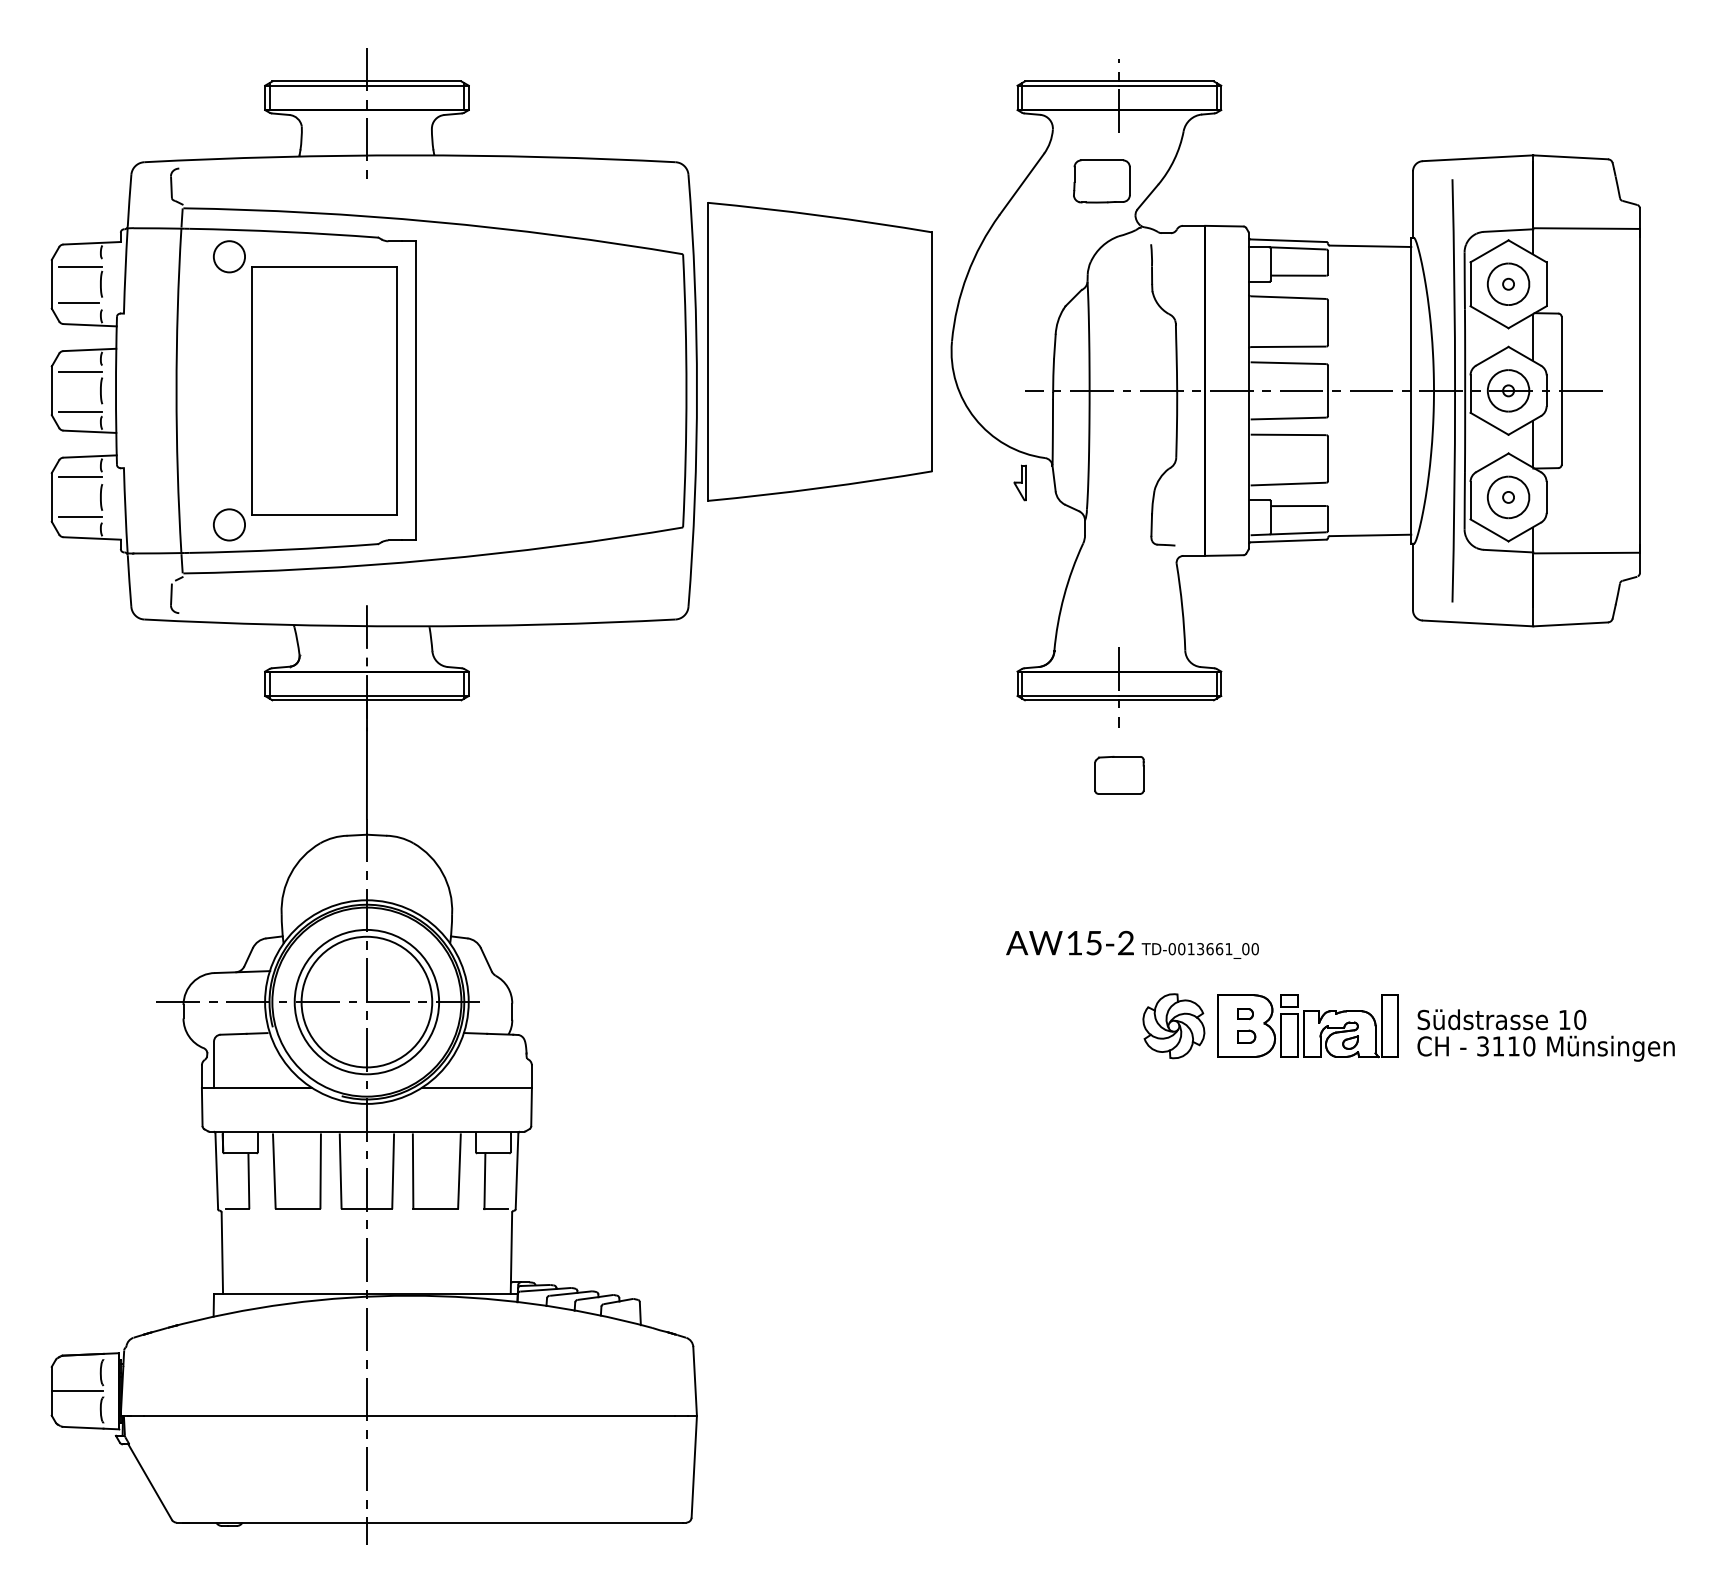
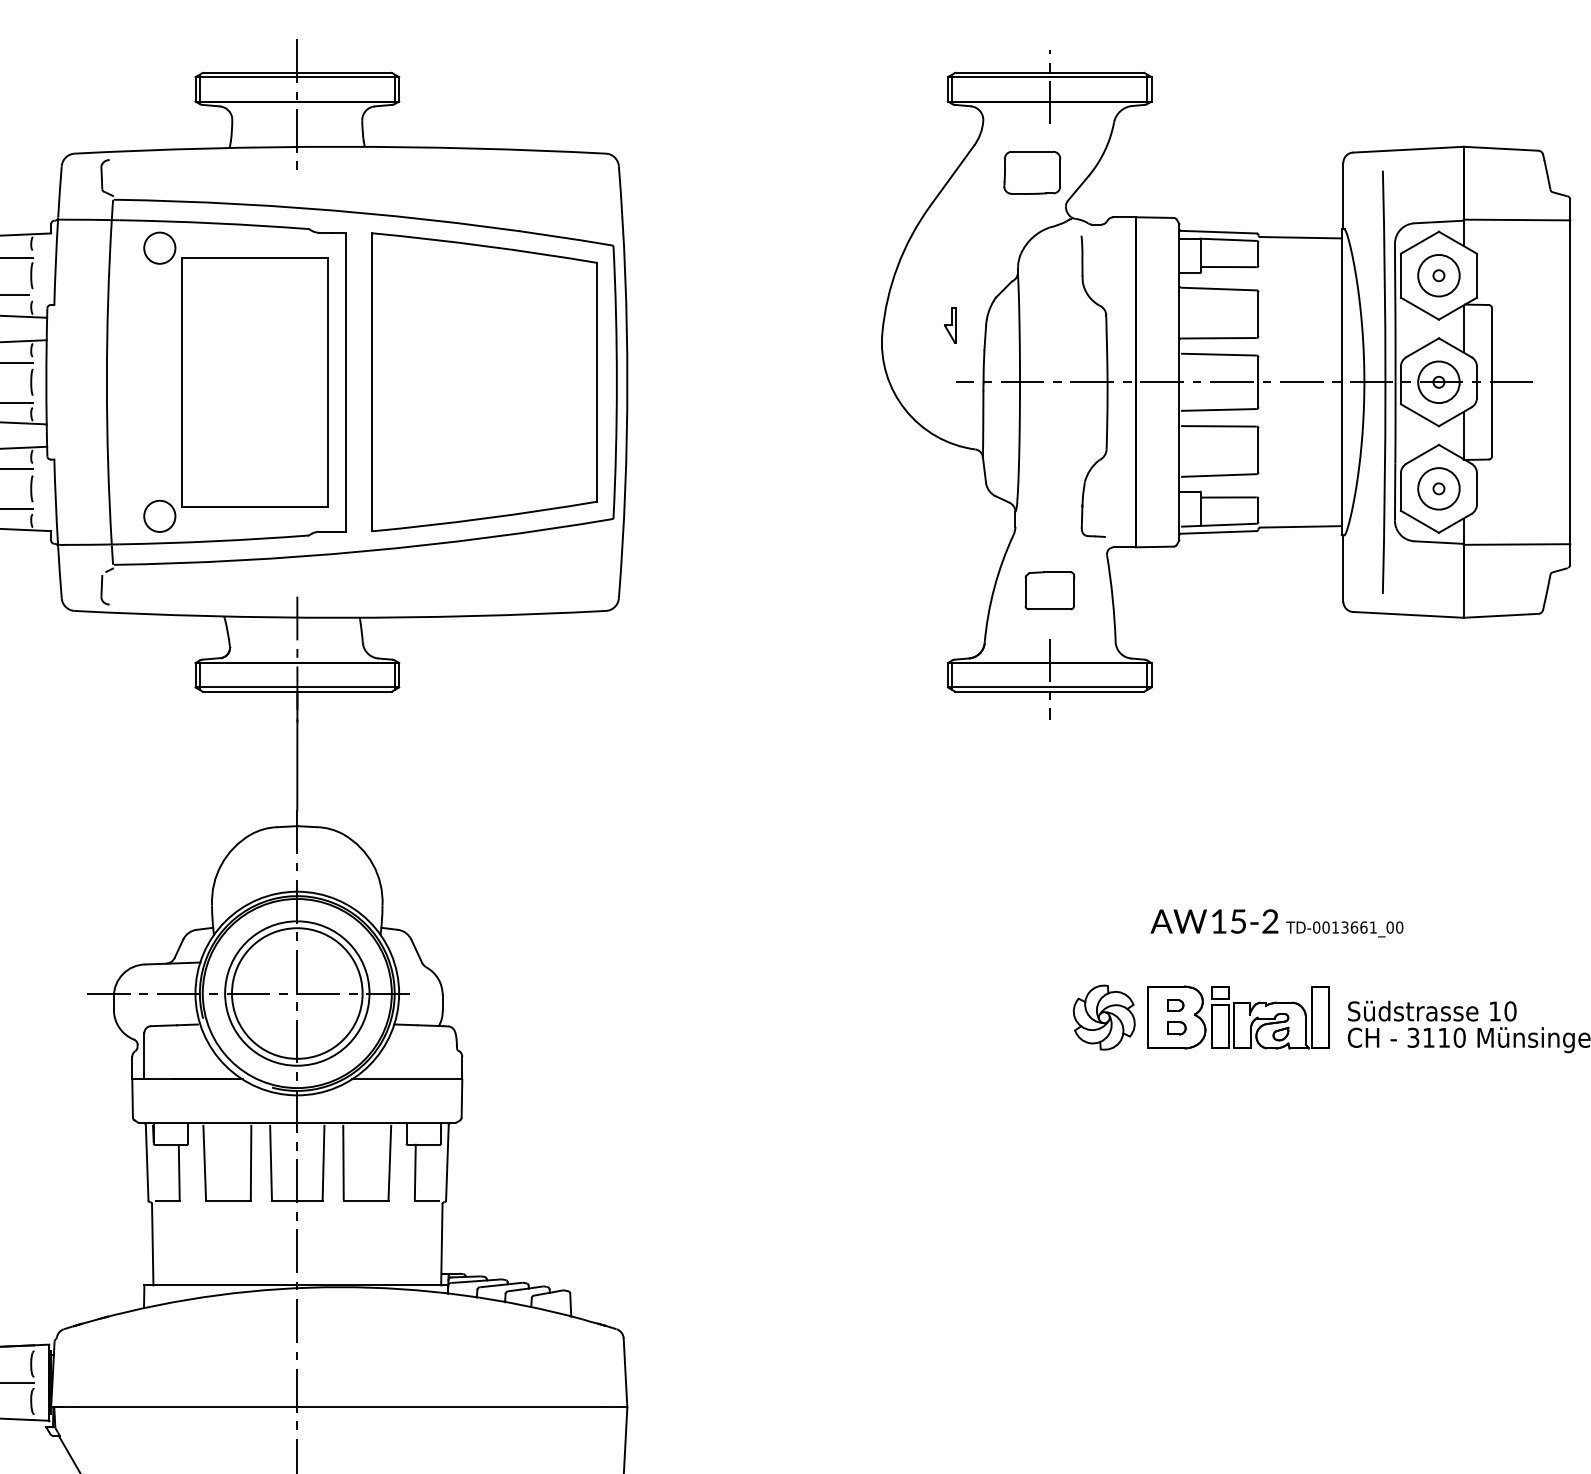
part: (819, 351) -> (483, 381), moved
part: (1019, 482) -> (949, 324), moved
part: (1119, 774) -> (1049, 589), moved
text: (1132, 944) -> (1276, 922), moved

